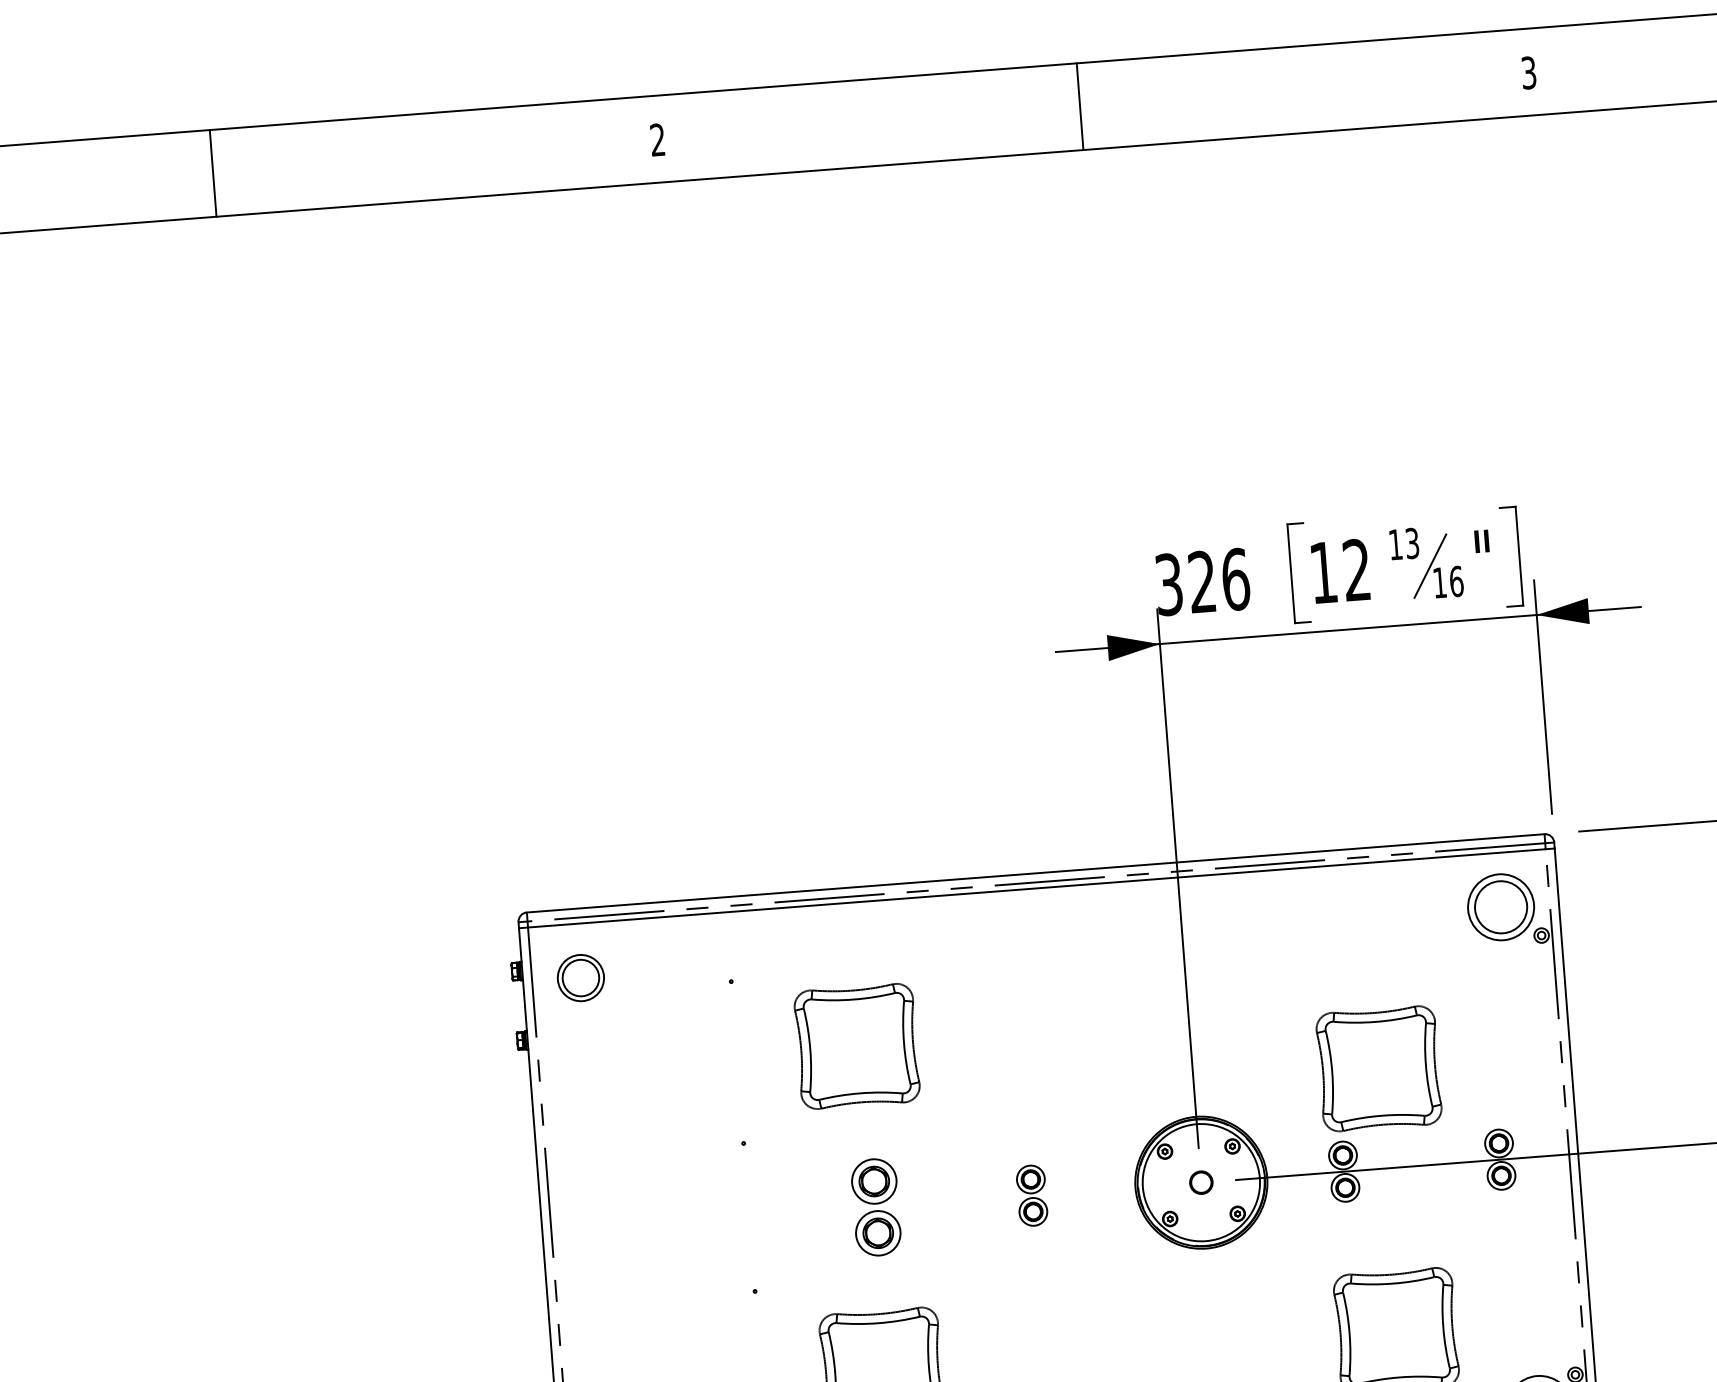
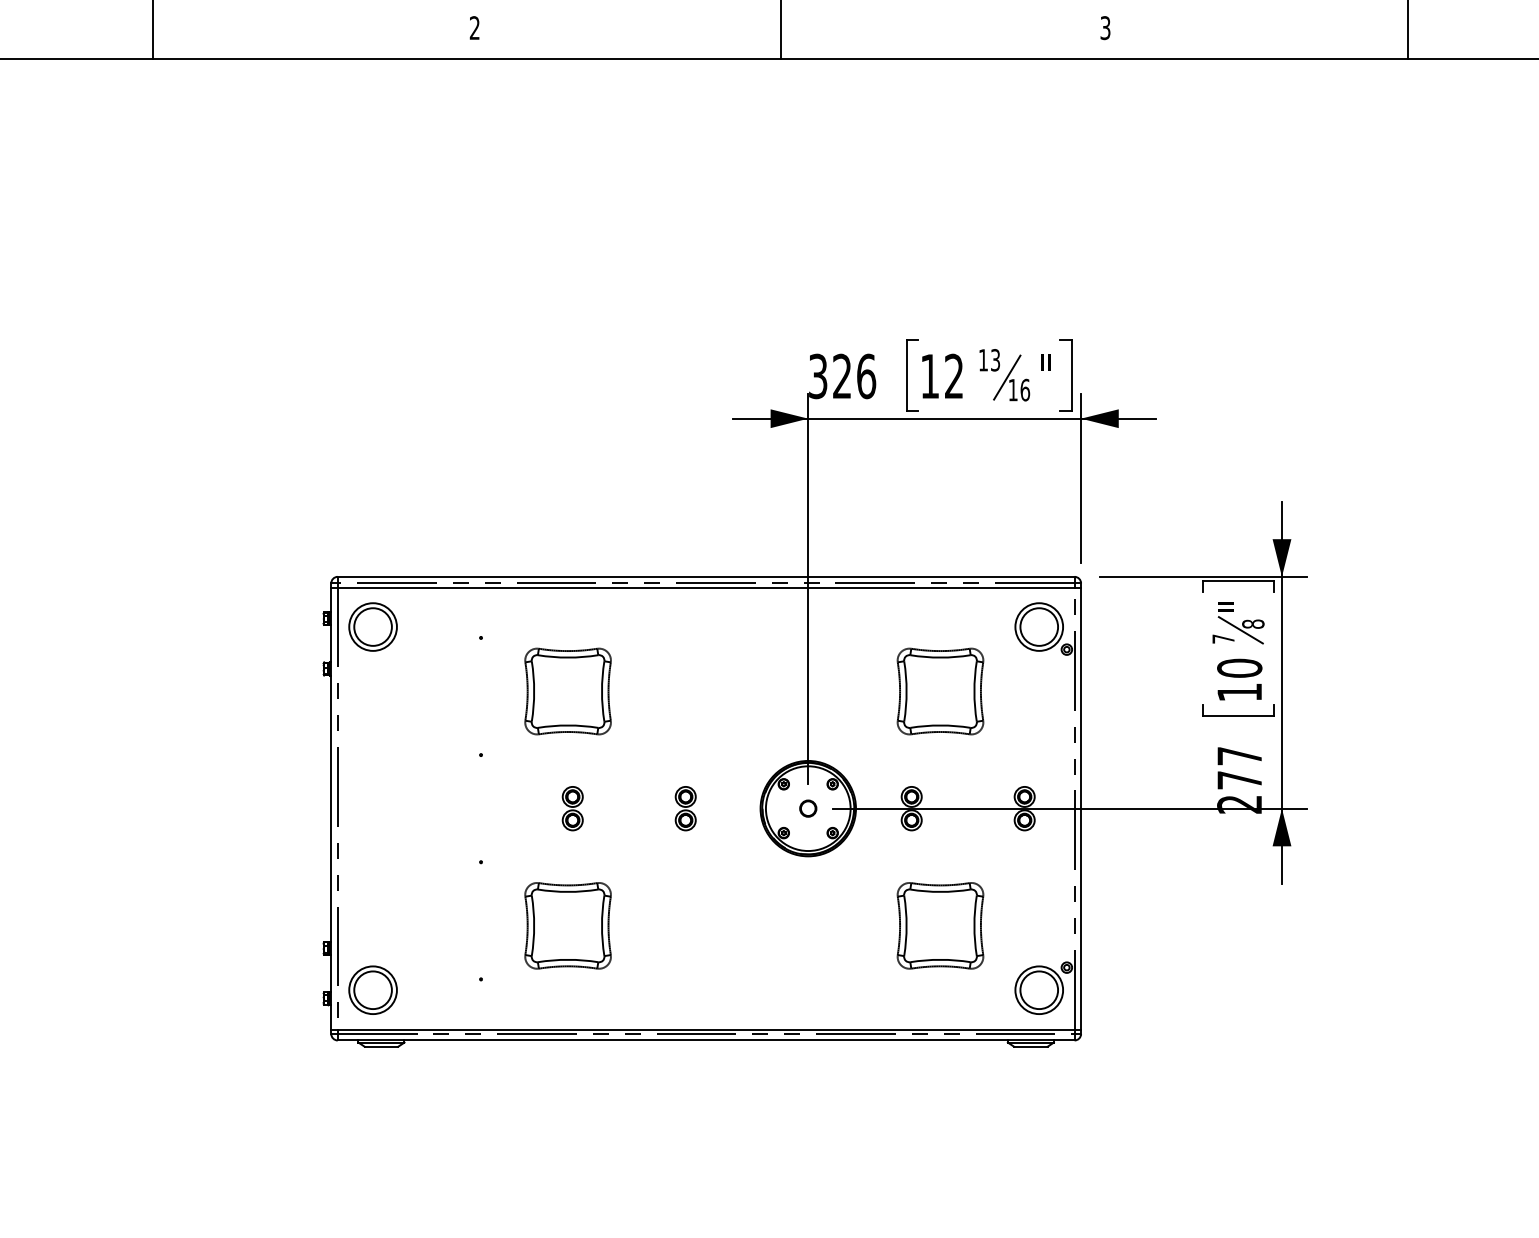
part: (580, 977) -> (372, 626), size x1.43
part: (1379, 1068) -> (940, 691), moved
part: (875, 1207) -> (572, 808), size x0.62

